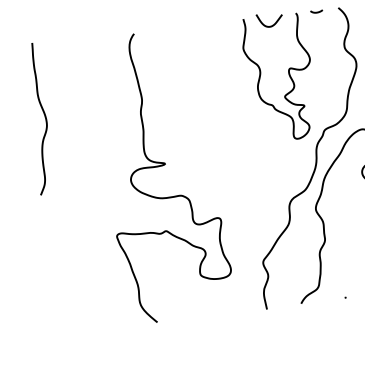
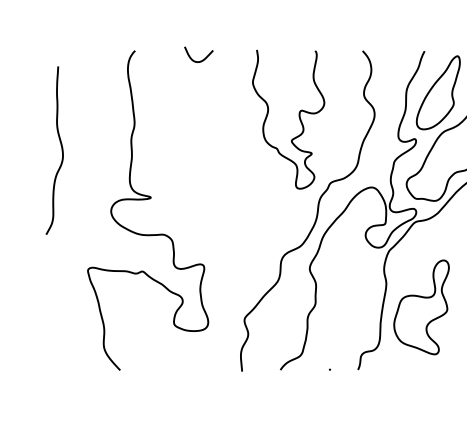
curve: (316, 12) -> (338, 52), removed
curve: (271, 25) -> (200, 60), moved
curve: (44, 118) -> (61, 150), moved

